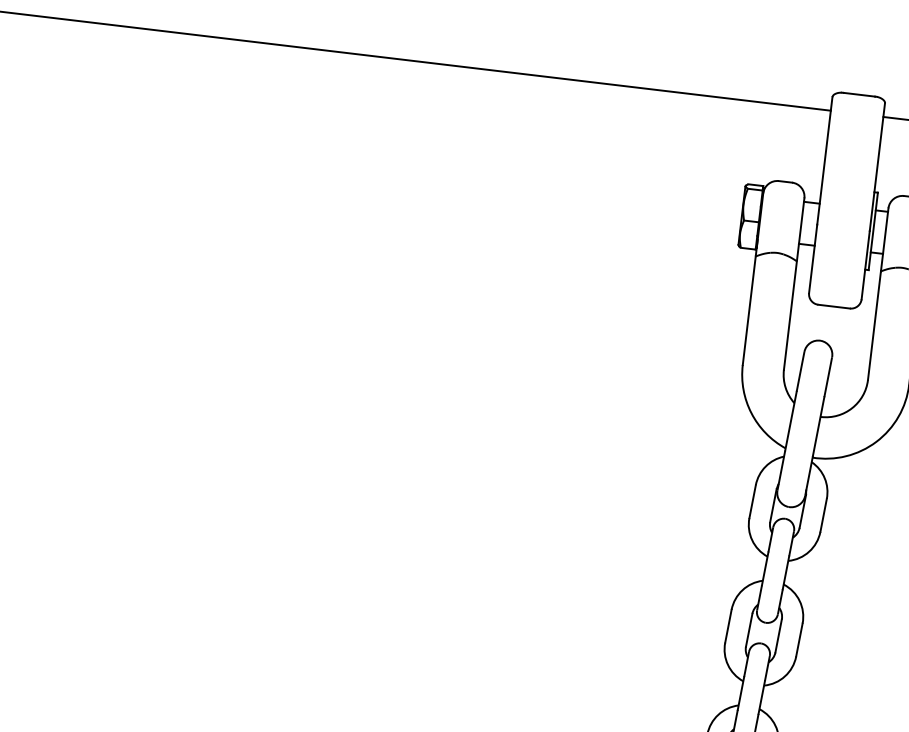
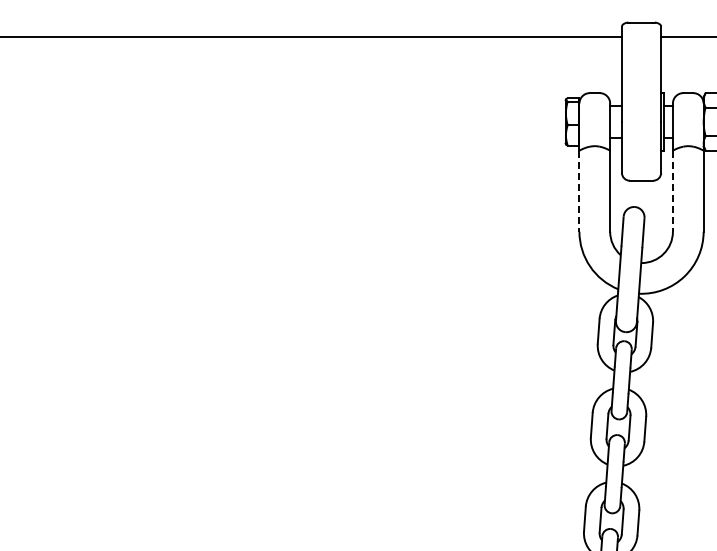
line: (749, 311) -> (579, 191), solid -> dashed
line: (873, 326) -> (672, 191), solid -> dashed

